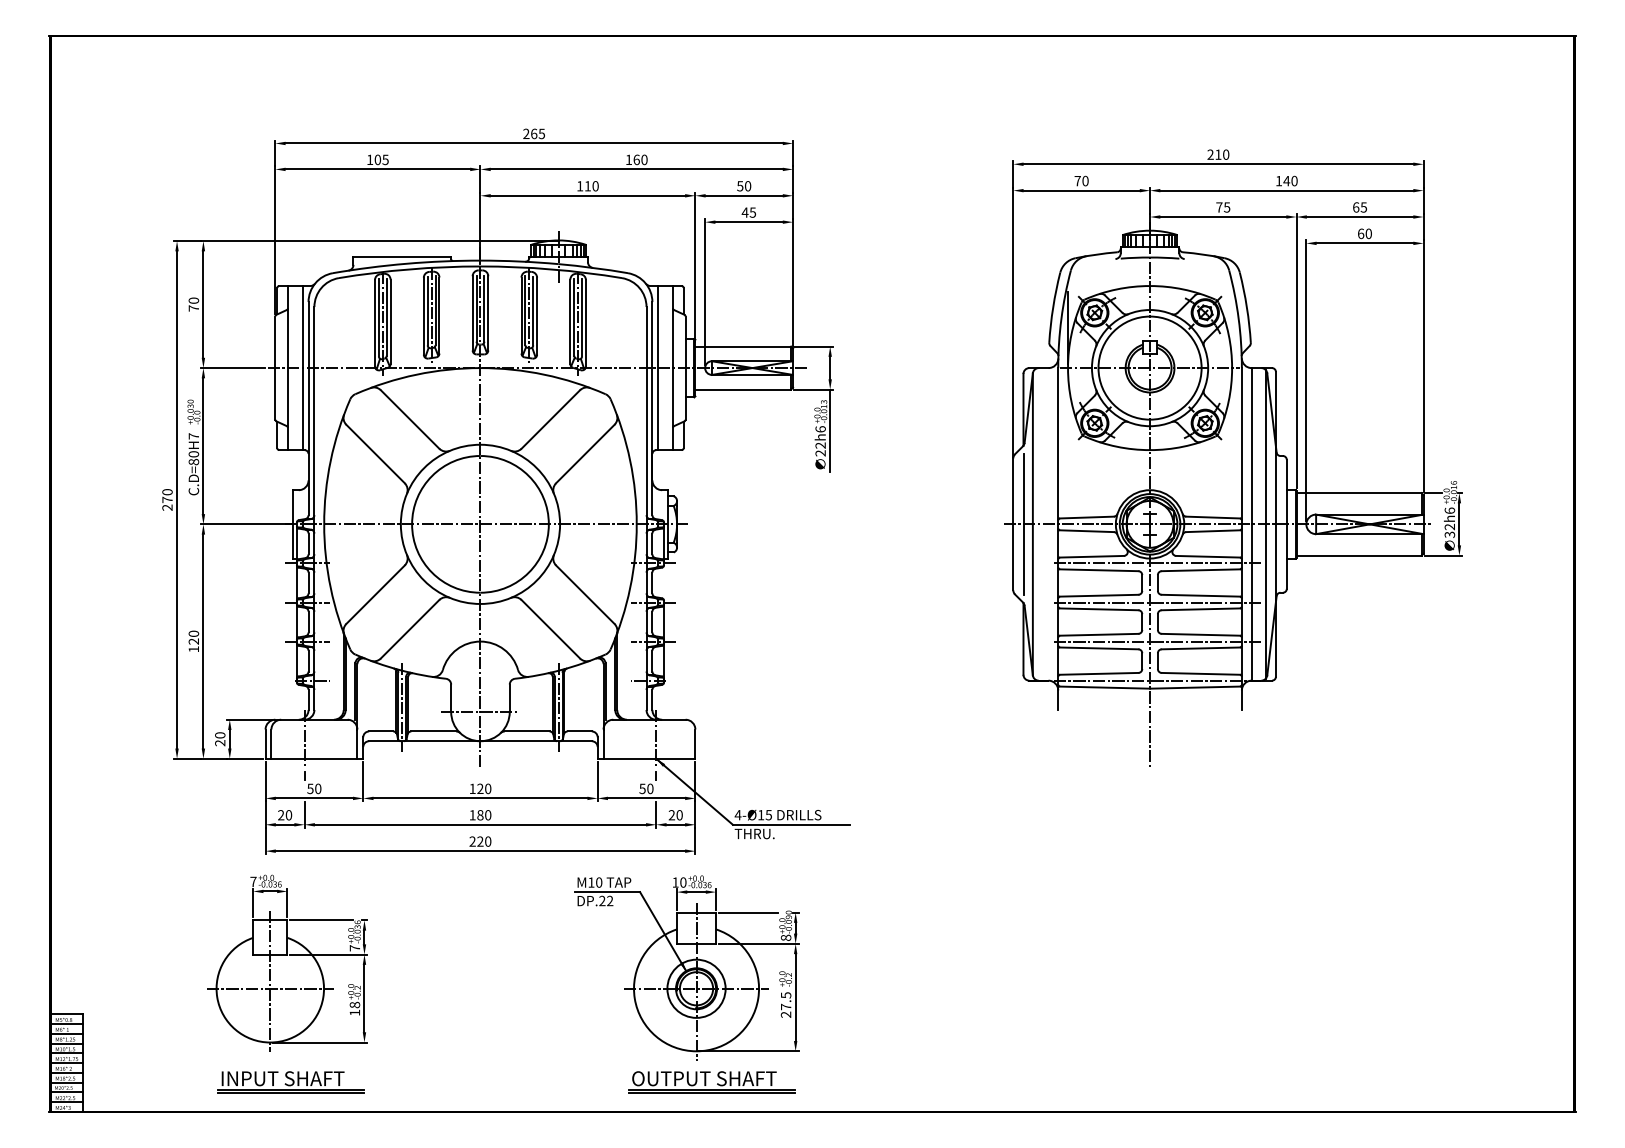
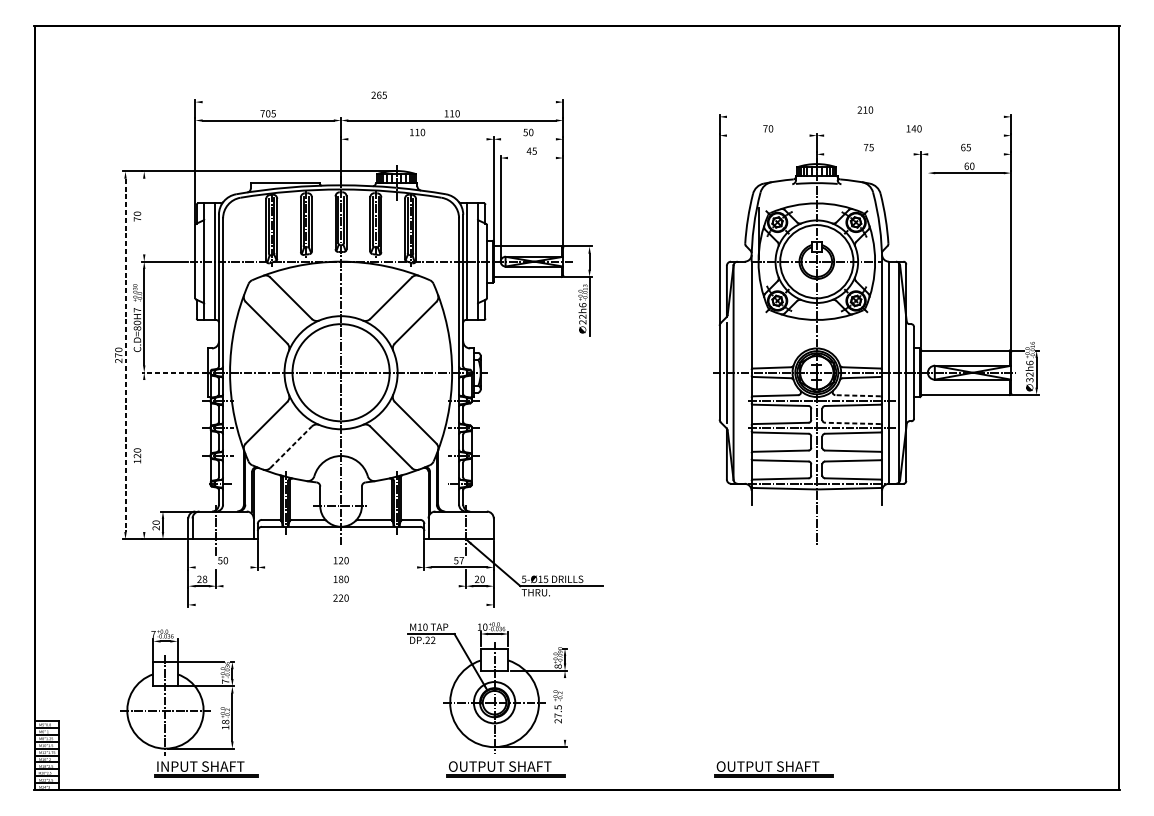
line: (533, 143) -> (378, 102), removed
text: (370, 159) -> (262, 113), 105 -> 705
text: (636, 159) -> (451, 113), 160 -> 110
line: (1218, 164) -> (865, 117), removed
line: (1081, 190) -> (768, 135), removed
line: (1286, 190) -> (913, 135), removed
line: (587, 195) -> (417, 139), removed
line: (743, 195) -> (527, 139), removed
line: (1223, 217) -> (869, 154), removed
line: (1359, 217) -> (965, 154), removed
line: (748, 222) -> (531, 158), removed
line: (203, 304) -> (144, 216), removed
line: (1306, 380) -> (927, 270), removed
line: (177, 499) -> (125, 355), solid -> dashed
line: (246, 524) -> (174, 372), solid -> dashed
line: (1208, 556) -> (858, 395), solid -> dashed
line: (1200, 595) -> (852, 423), solid -> dashed
line: (410, 628) -> (291, 446), solid -> dashed
line: (203, 641) -> (144, 455), removed
line: (1157, 641) -> (822, 455), removed
text: (650, 788) -> (461, 560), 50 -> 57
line: (314, 798) -> (223, 567), removed
line: (480, 798) -> (341, 567), removed
text: (288, 815) -> (204, 579), 20 -> 28
text: (737, 815) -> (523, 579), 4-Ø15 -> 5-Ø15
line: (480, 824) -> (341, 585), removed
line: (480, 851) -> (341, 605), removed
line: (748, 912) -> (531, 648), removed
part: (287, 962) -> (177, 691), moved
line: (795, 997) -> (564, 708), removed
part: (1088, 1082) -> (773, 769), added

